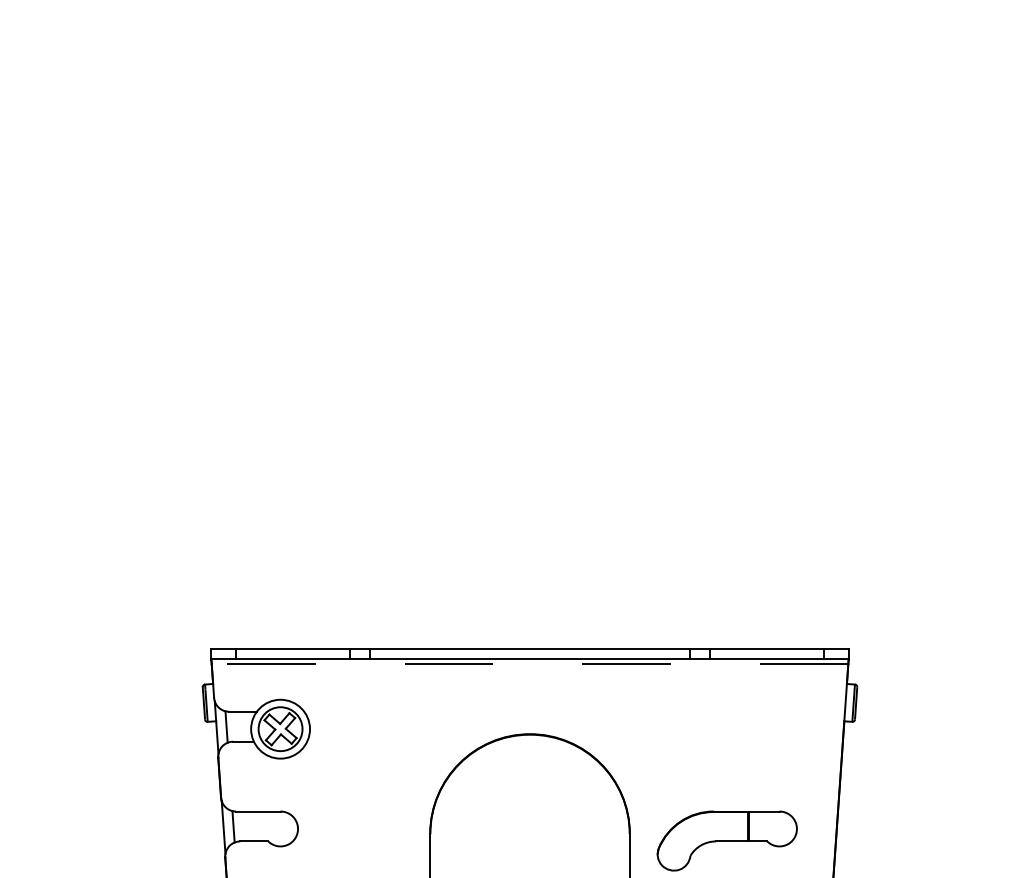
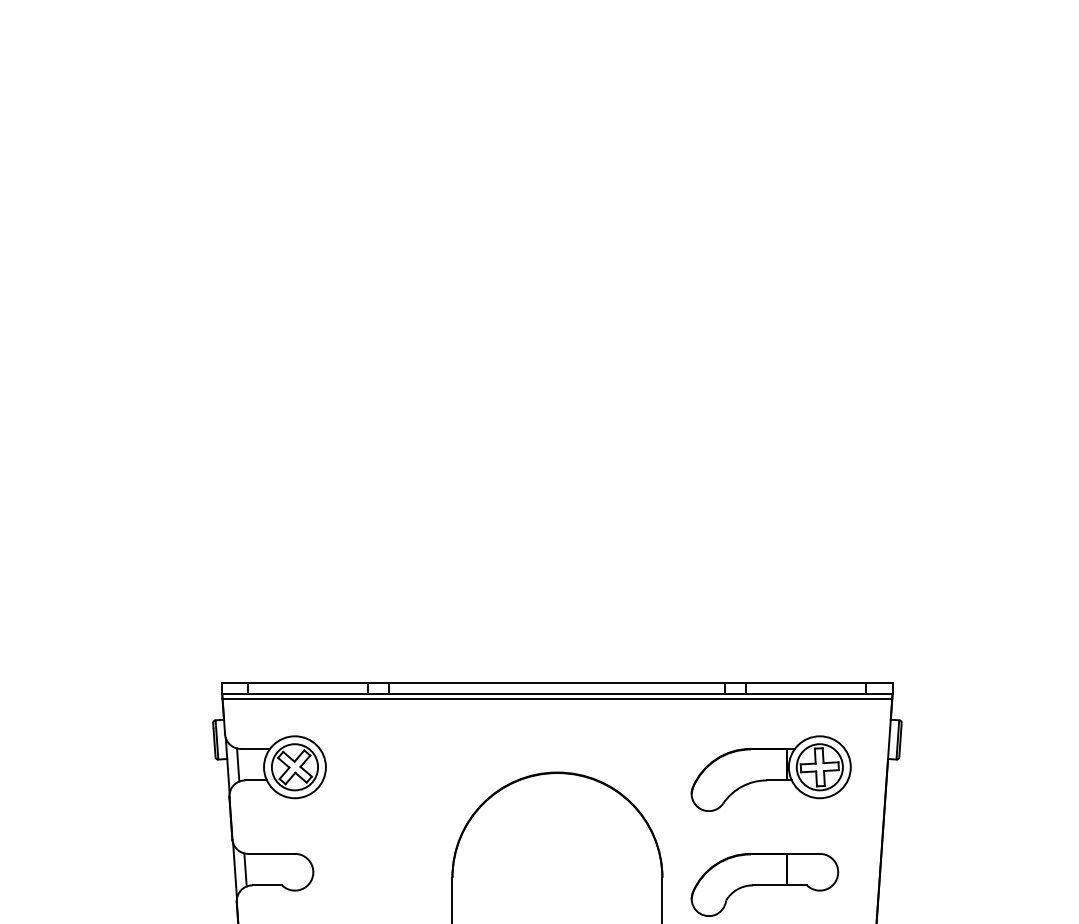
line: (529, 664) -> (556, 699), dashed -> solid
part: (732, 734) -> (770, 772), added

